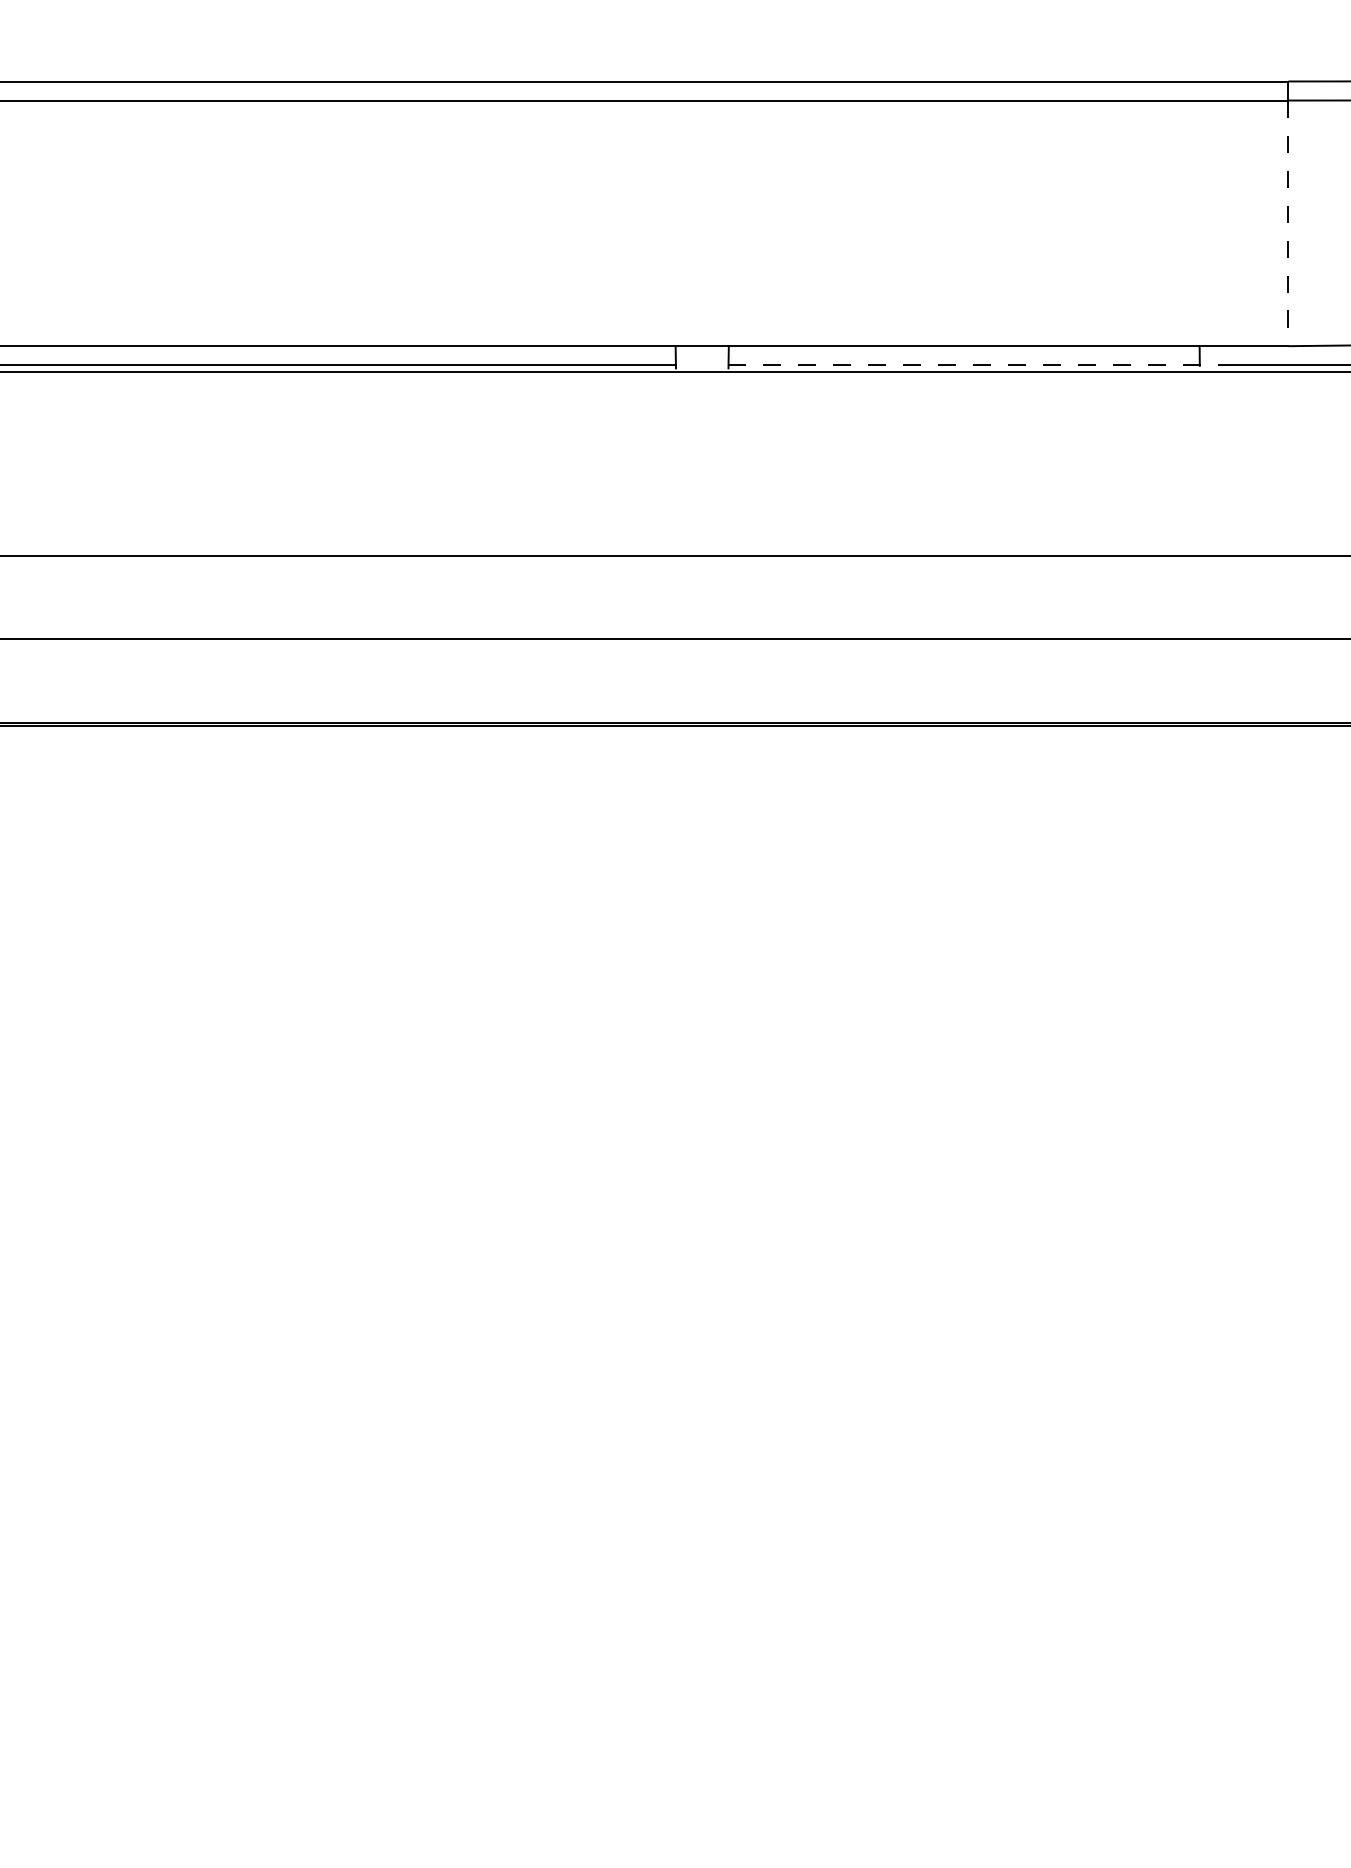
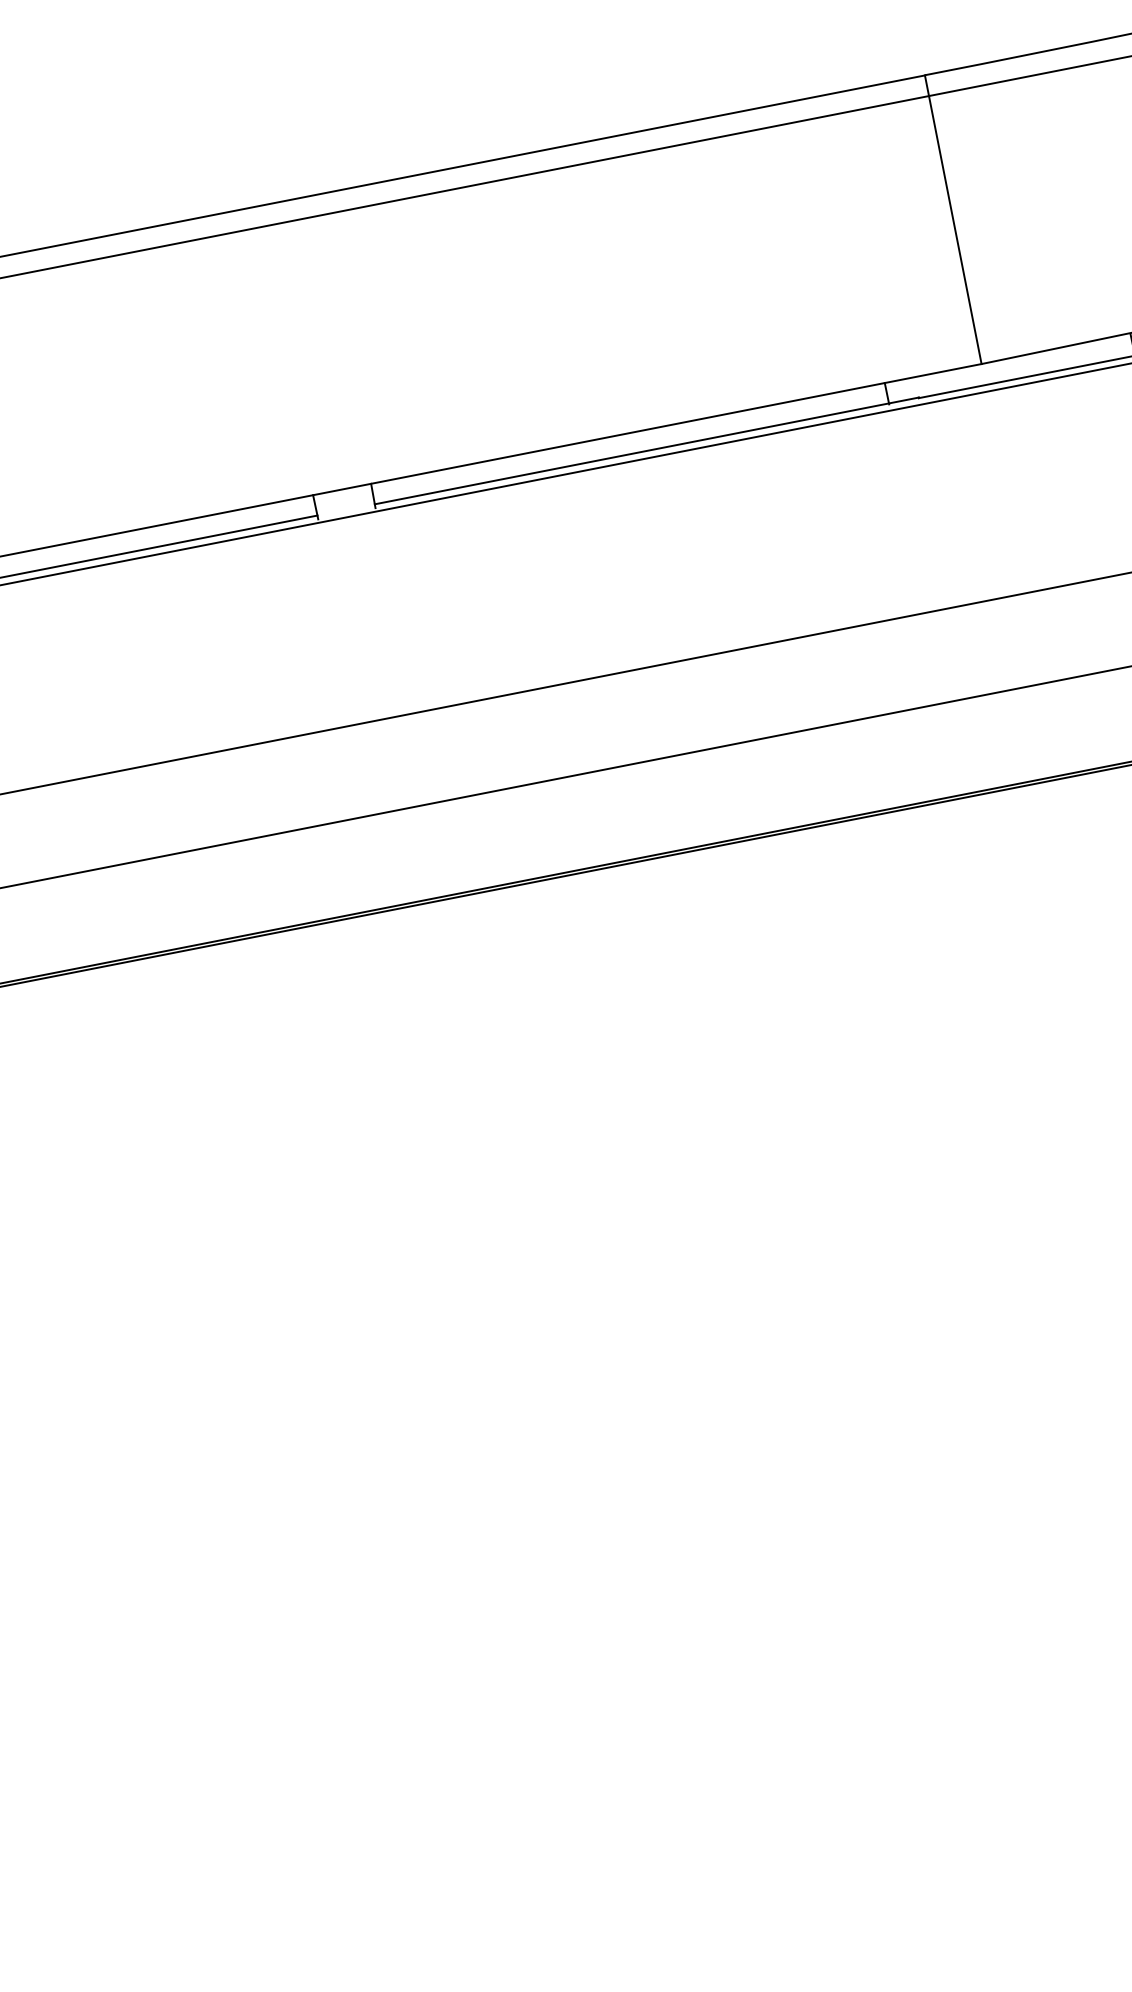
line: (1288, 223) -> (955, 230), dashed -> solid
line: (978, 364) -> (647, 450), dashed -> solid

